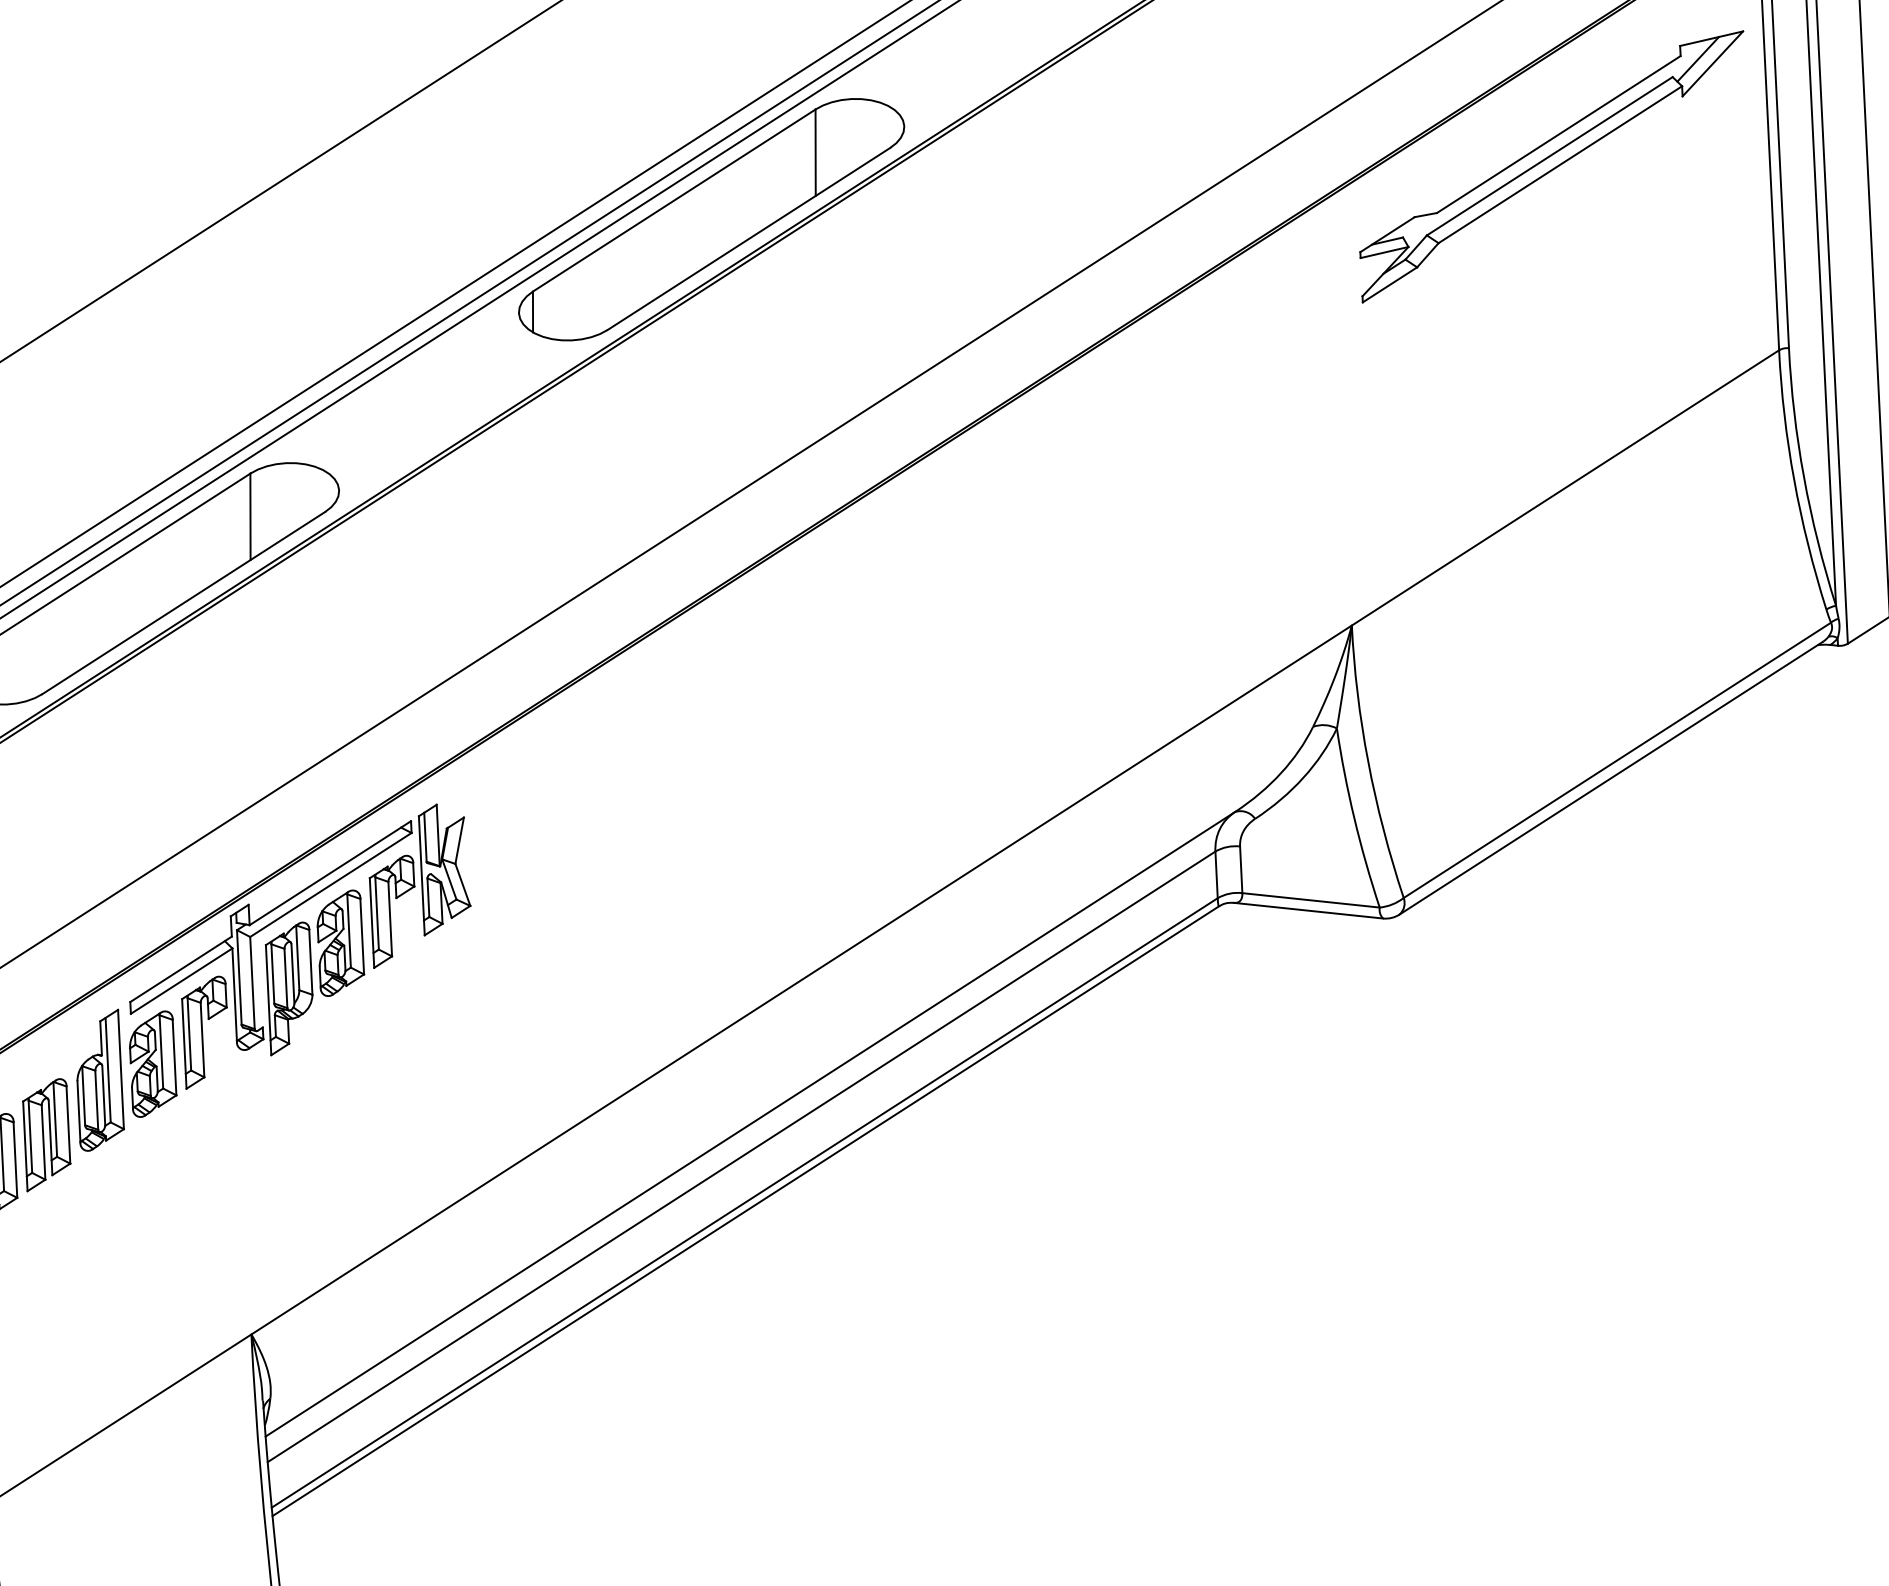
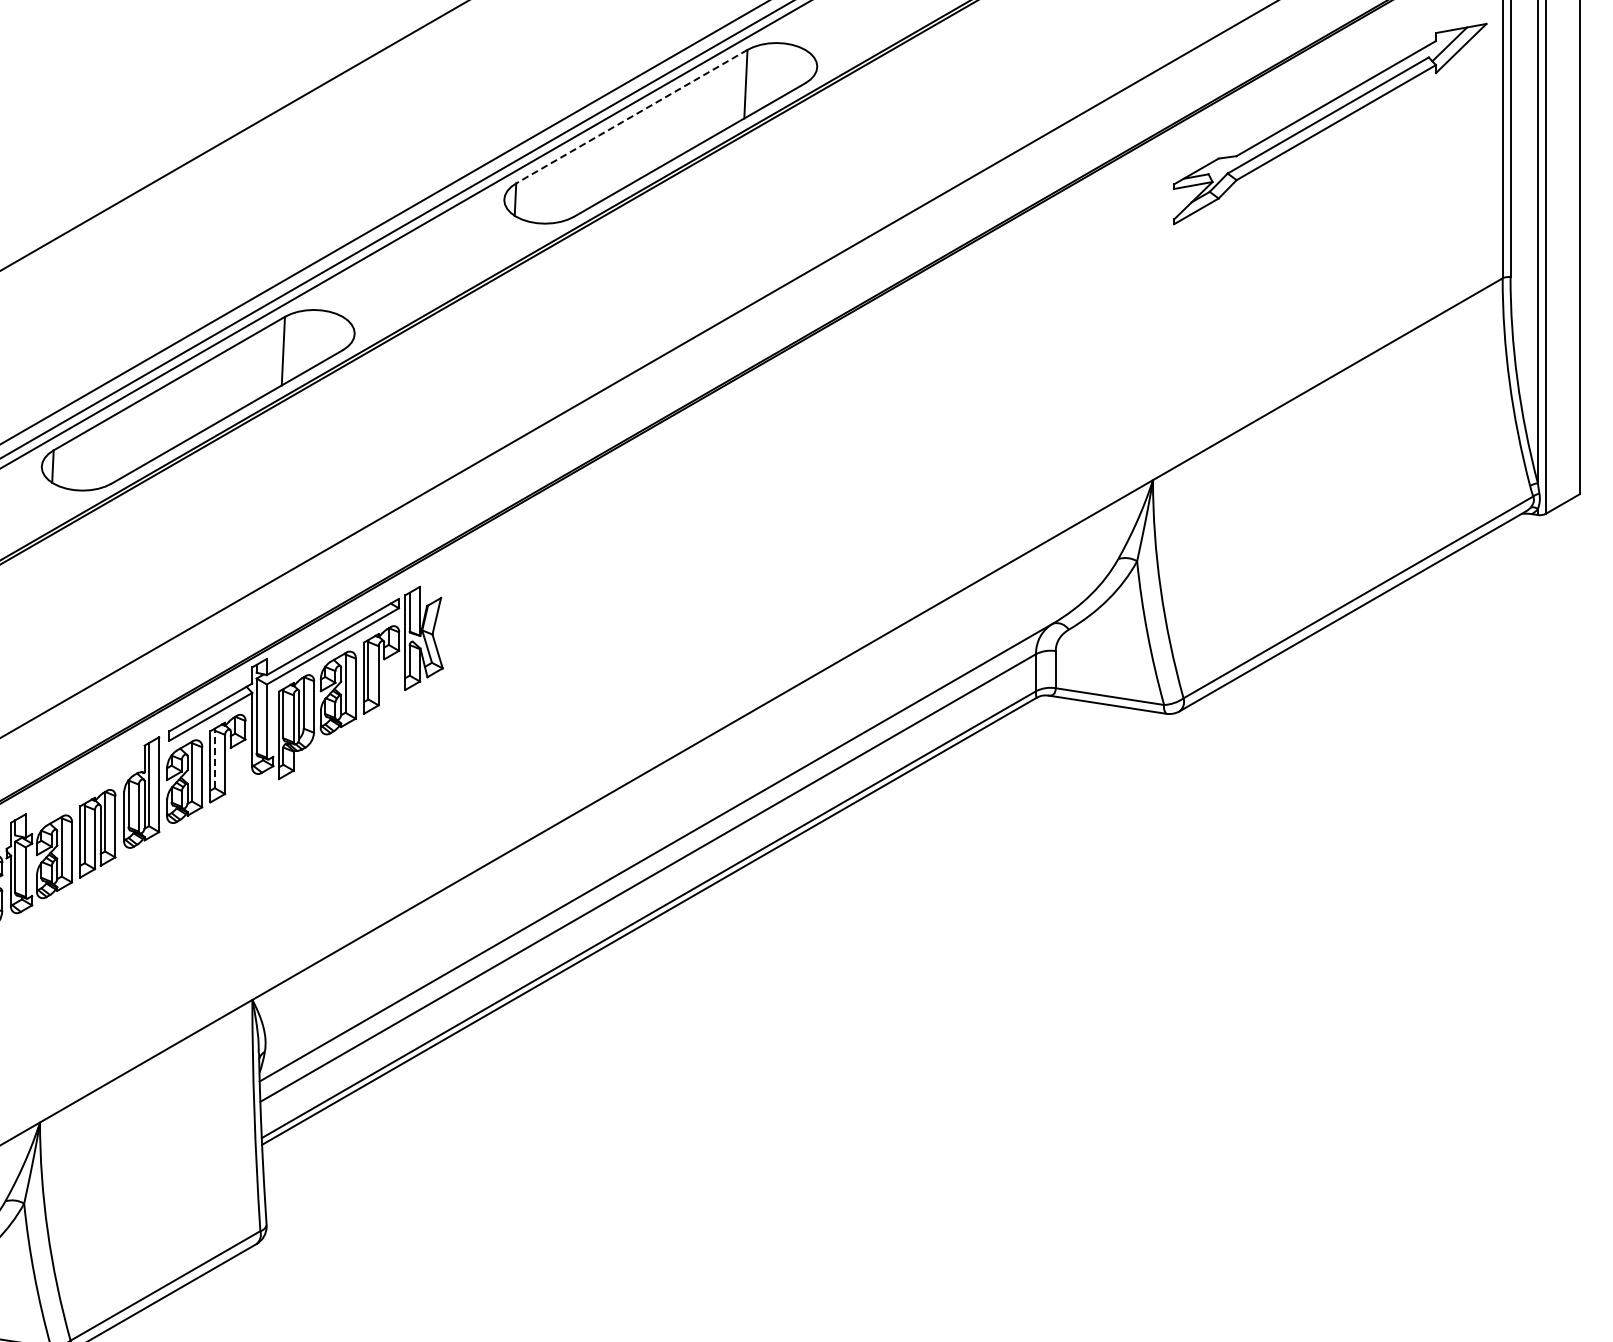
line: (673, 200) -> (631, 116), solid -> dashed
line: (188, 1034) -> (214, 759), solid -> dashed

